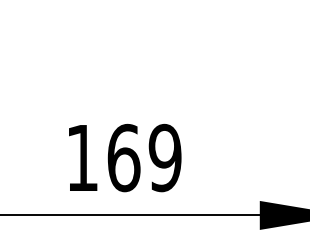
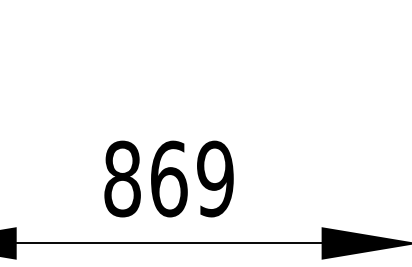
text: (82, 157) -> (122, 178), 169 -> 869

